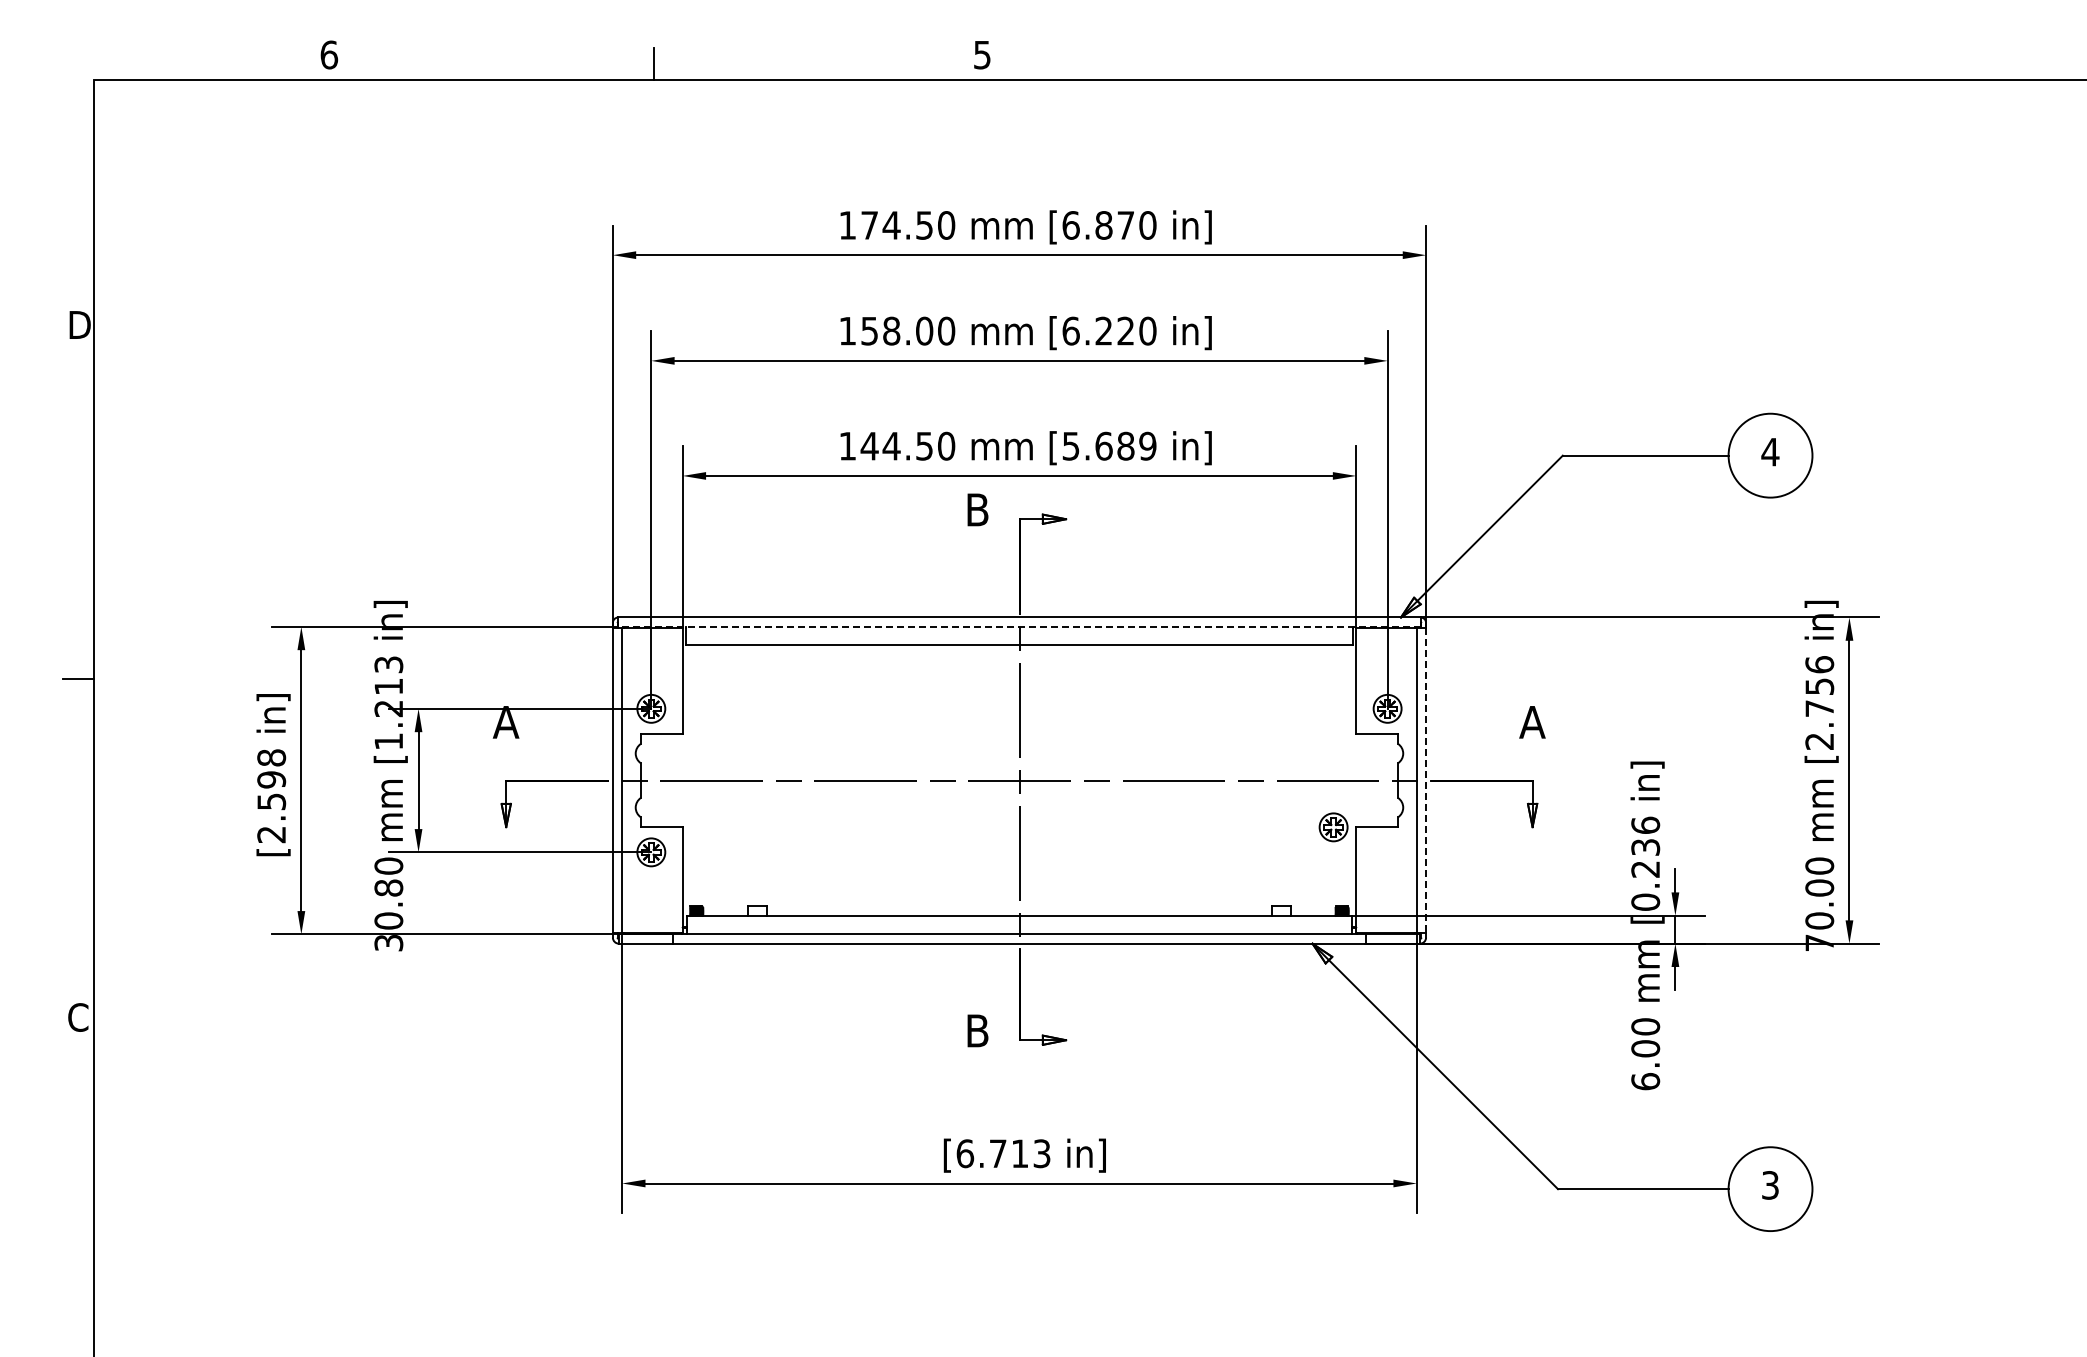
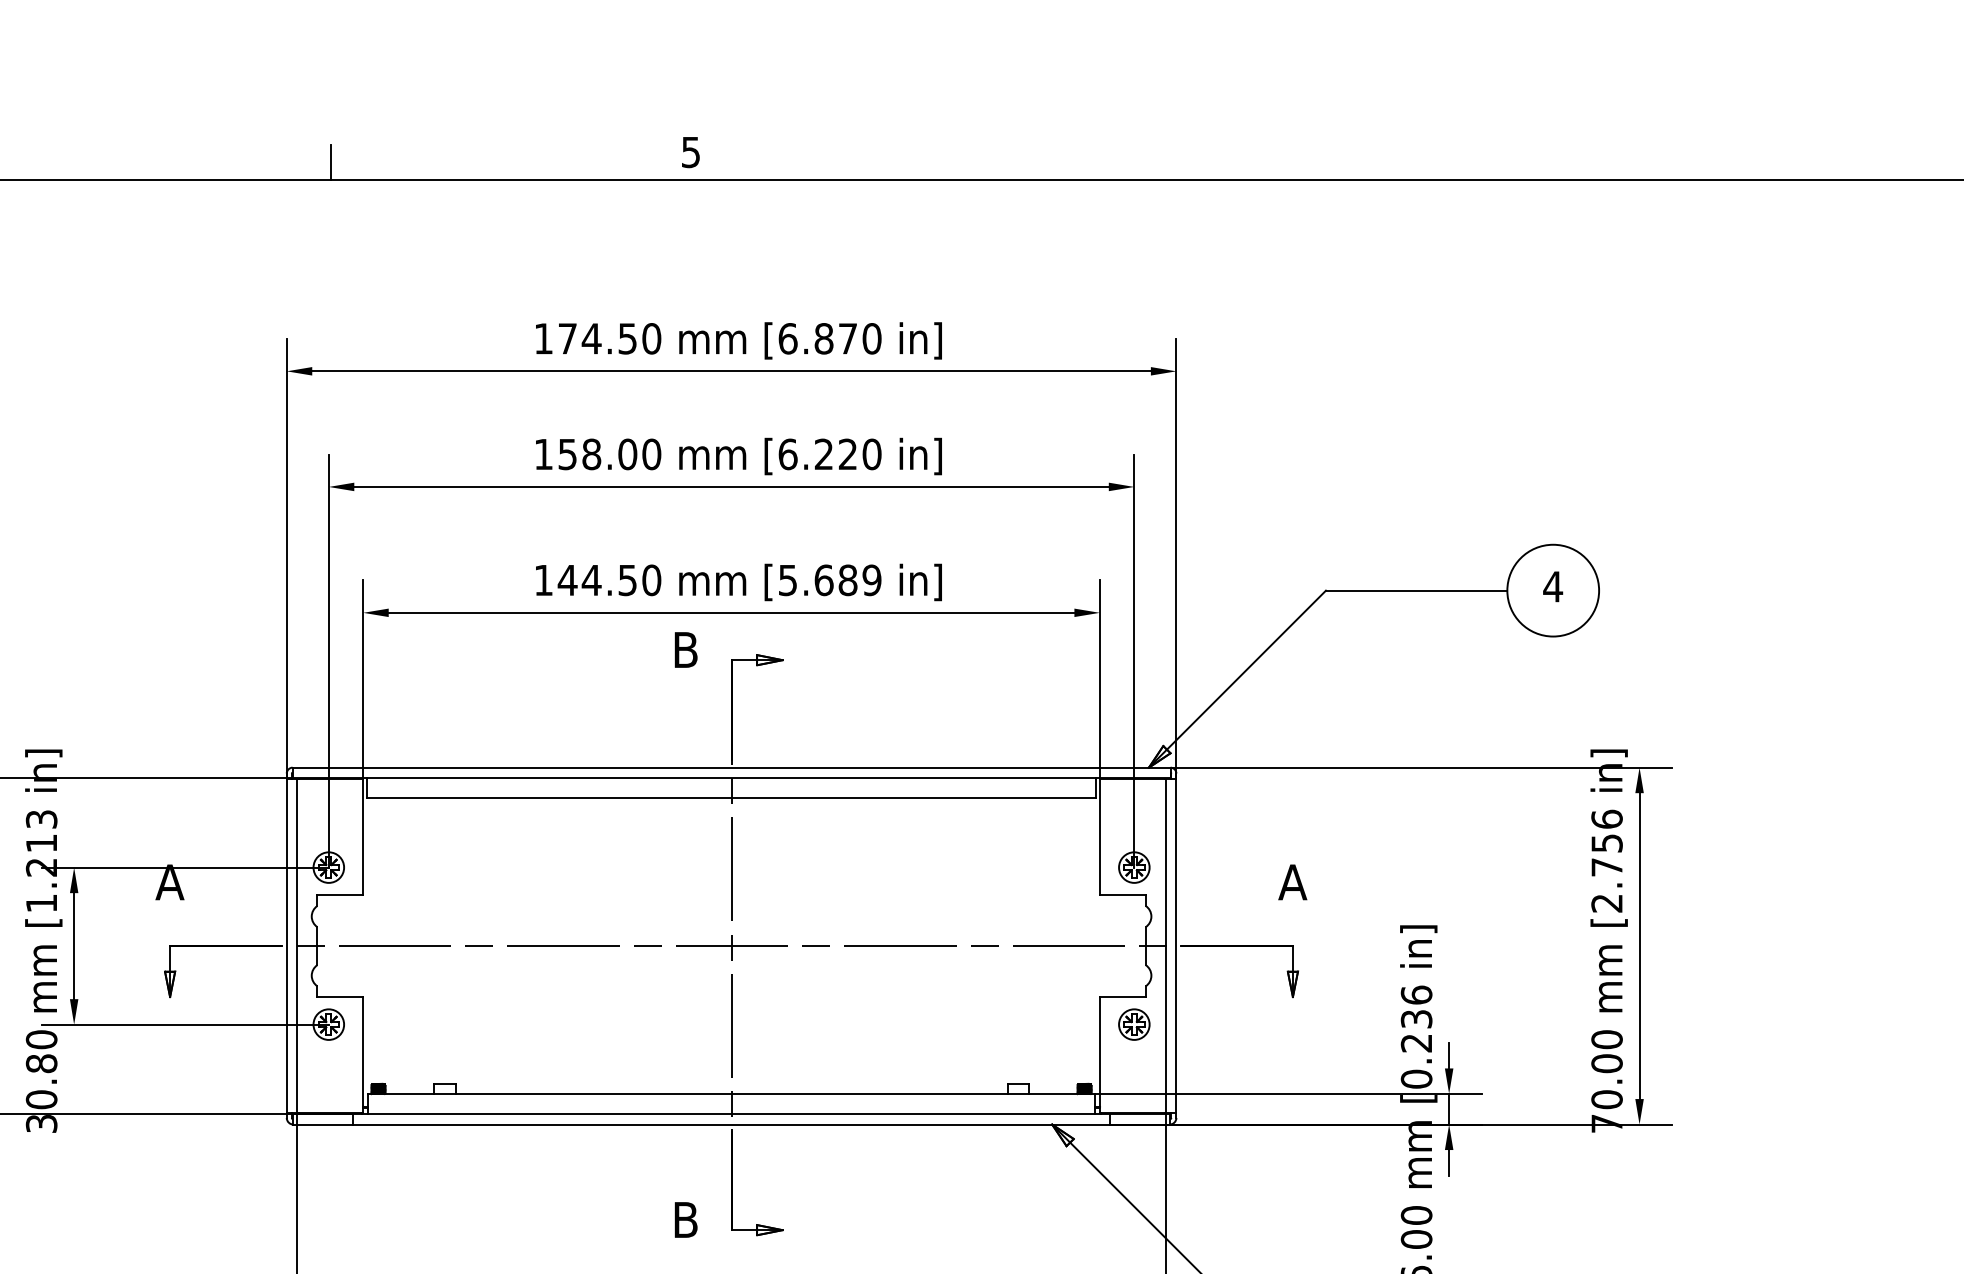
line: (1018, 626) -> (730, 777), dashed -> solid
line: (1426, 780) -> (1176, 946), dashed -> solid
part: (1333, 827) -> (1134, 1024), moved

